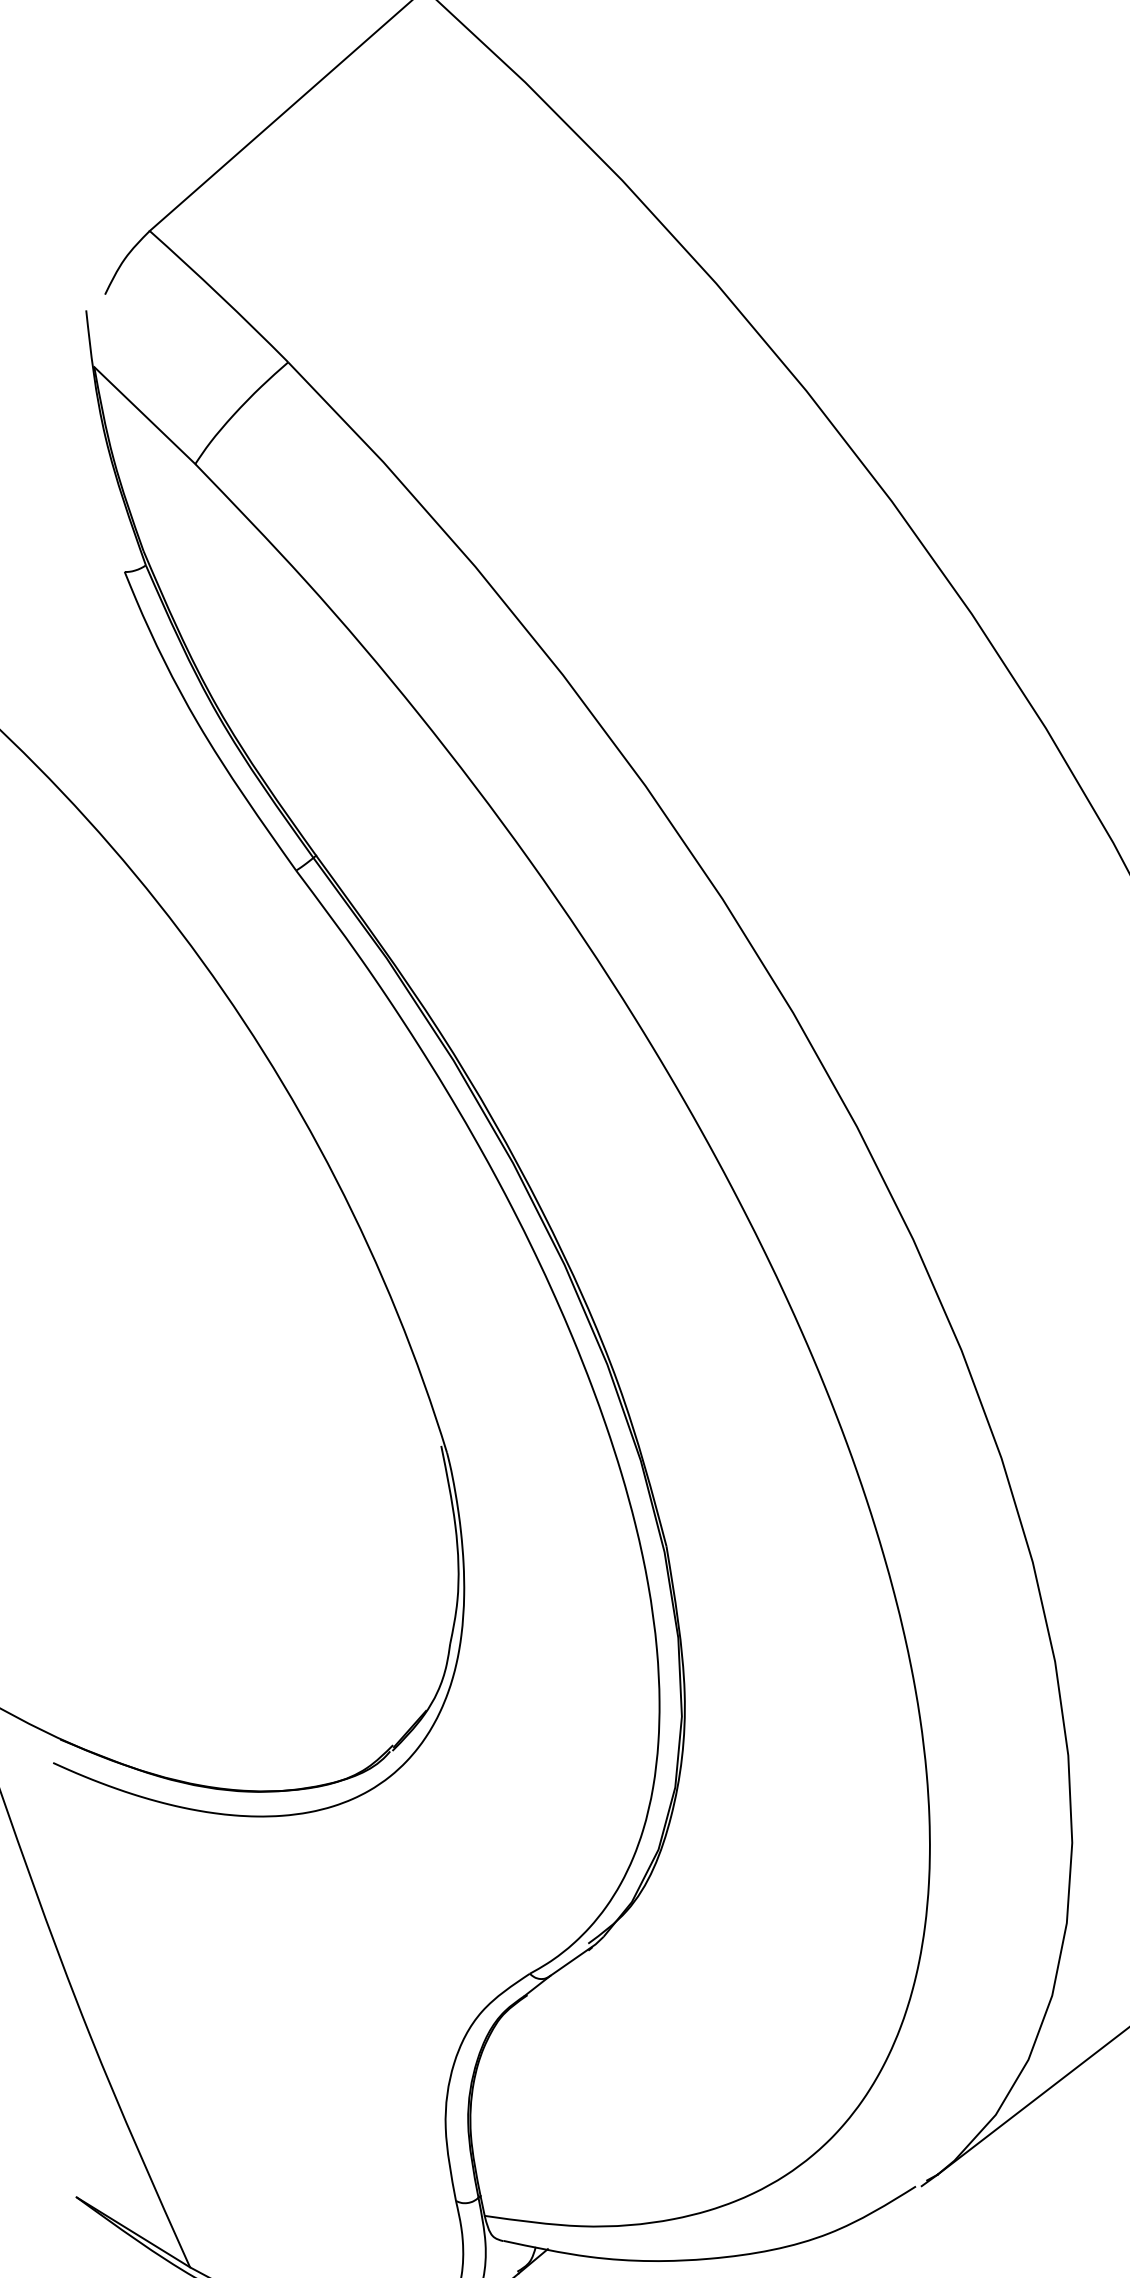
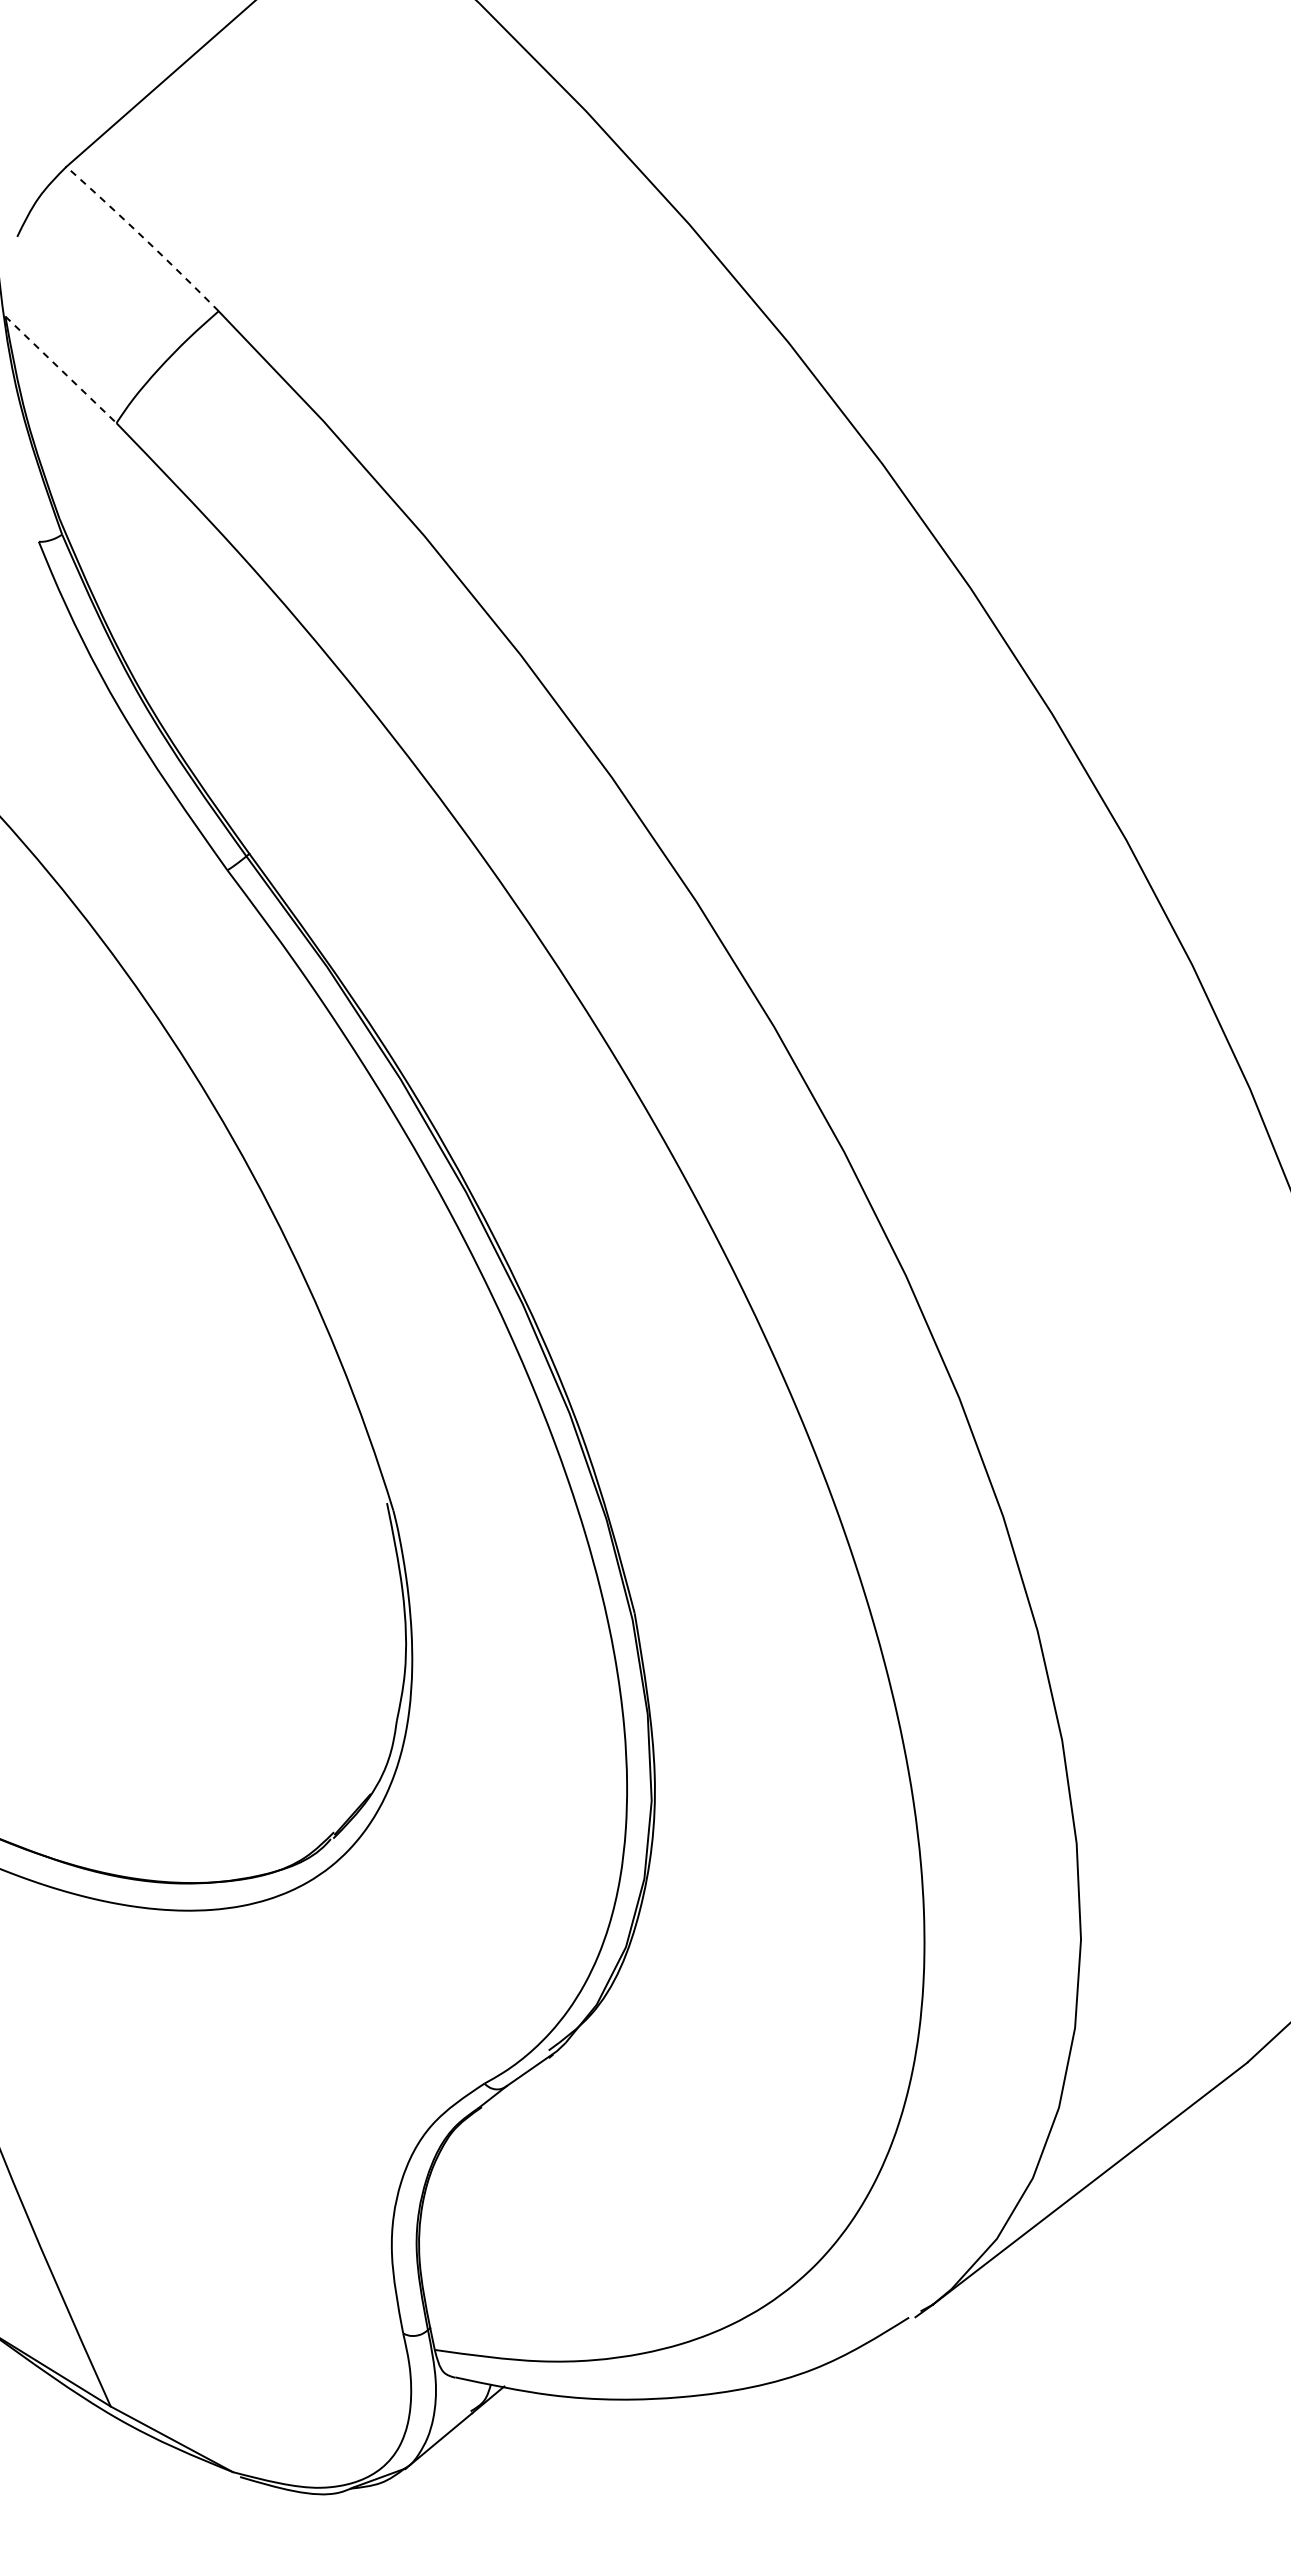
arc: (219, 295) -> (143, 237), solid -> dashed
line: (145, 416) -> (61, 370), solid -> dashed

